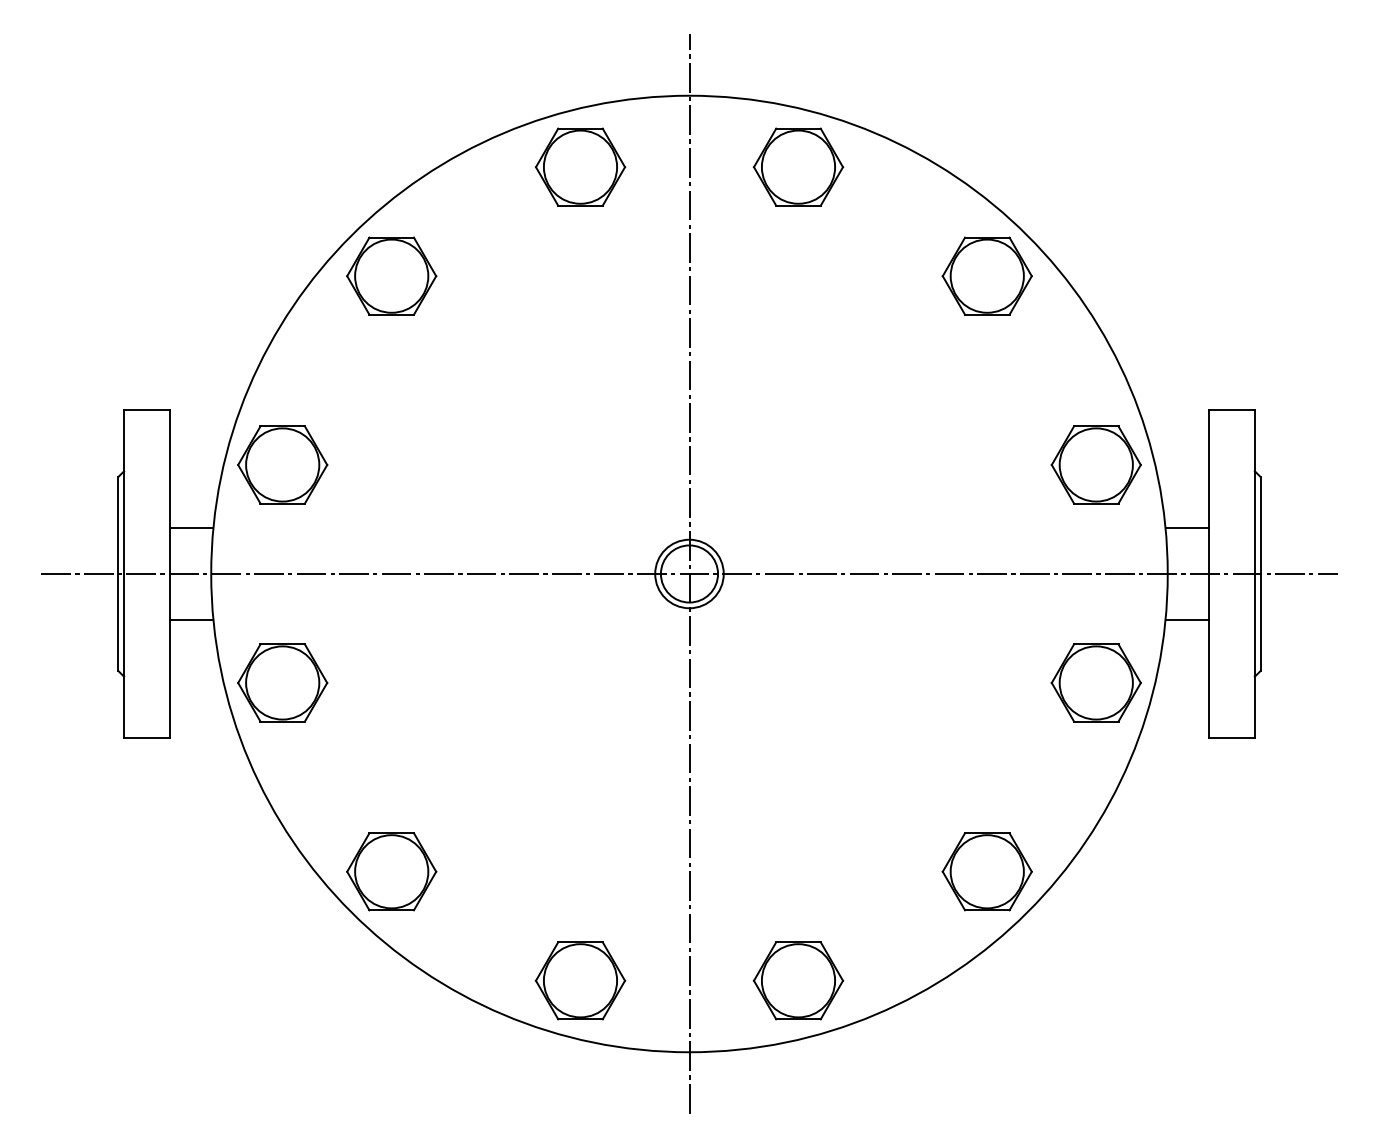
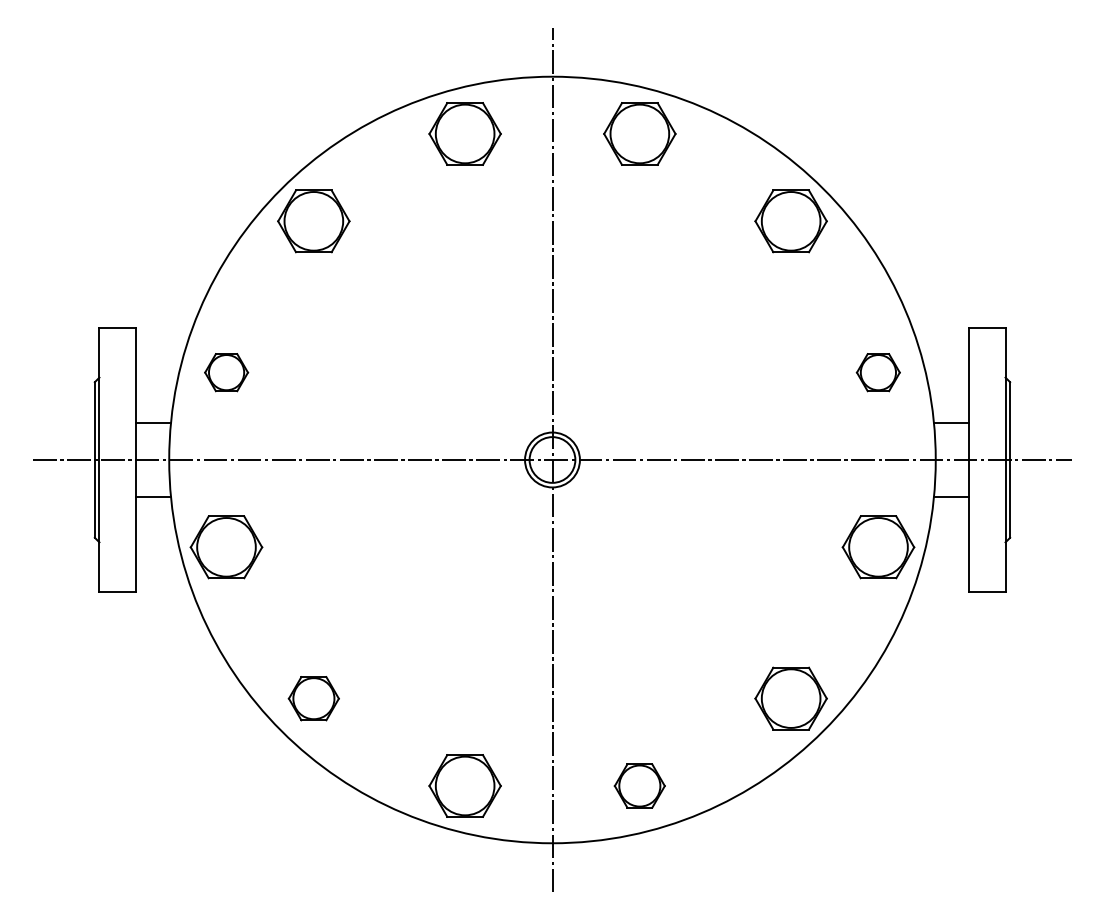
part: (282, 464) -> (226, 372), size x0.6
part: (1095, 464) -> (877, 372), size x0.6
part: (391, 871) -> (313, 698), size x0.7
part: (798, 980) -> (639, 785), size x0.7

